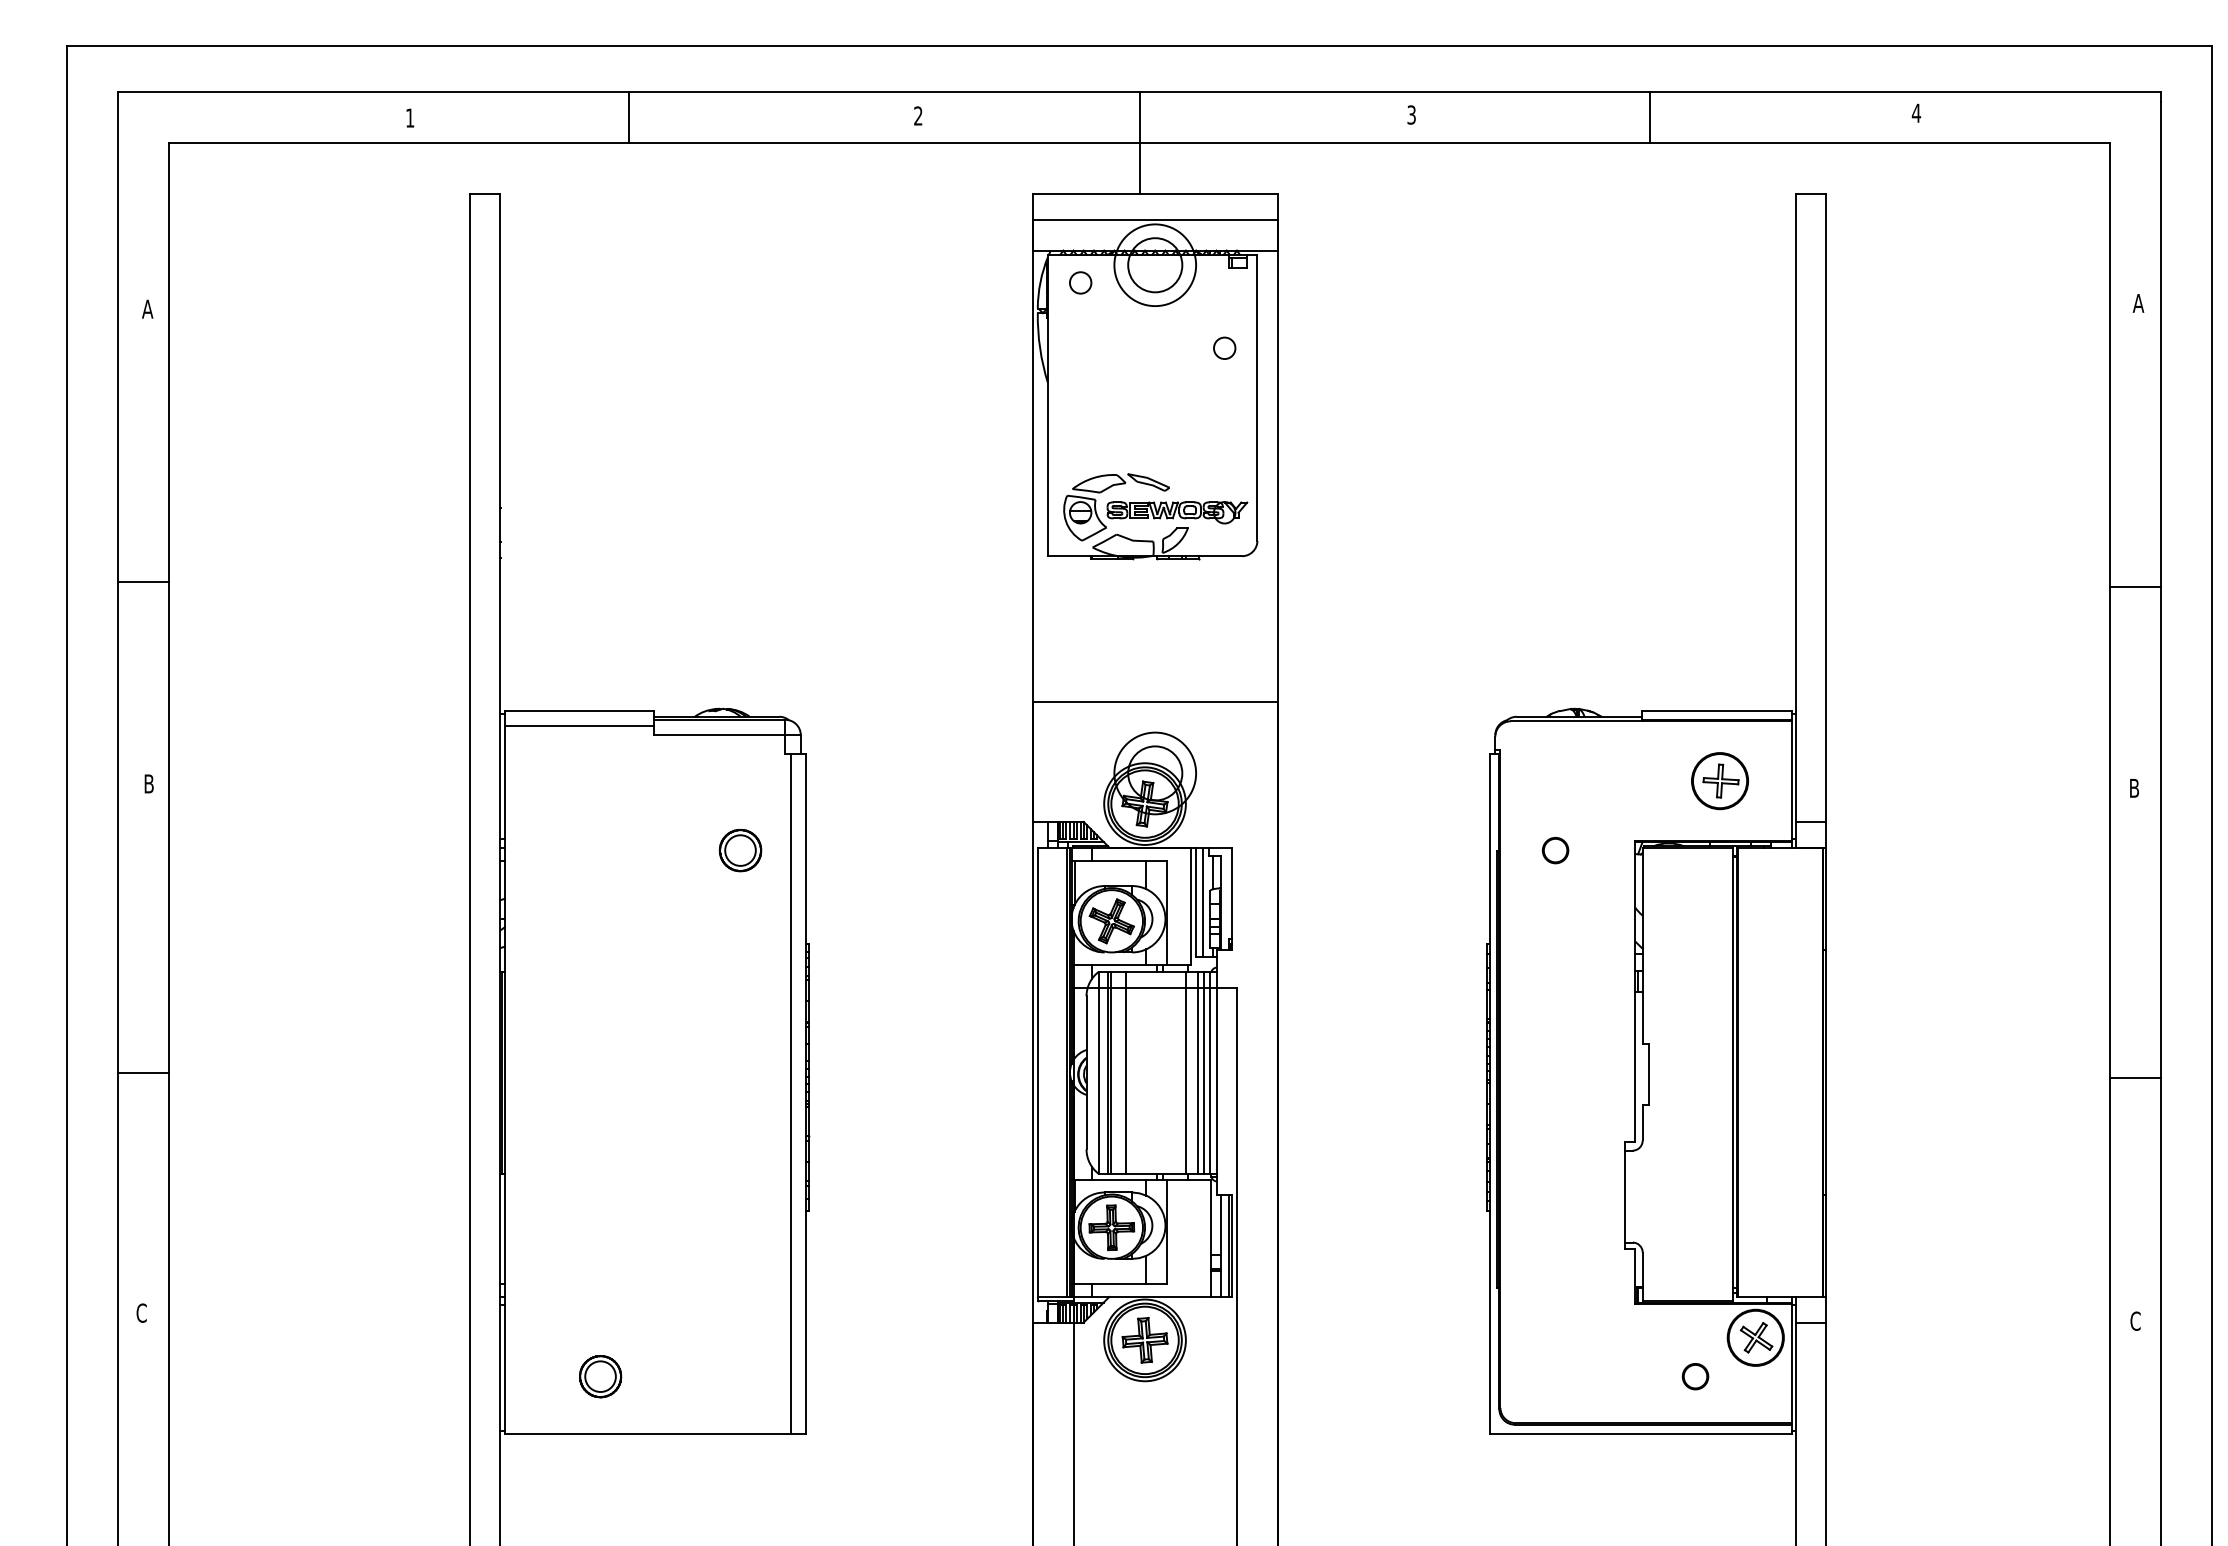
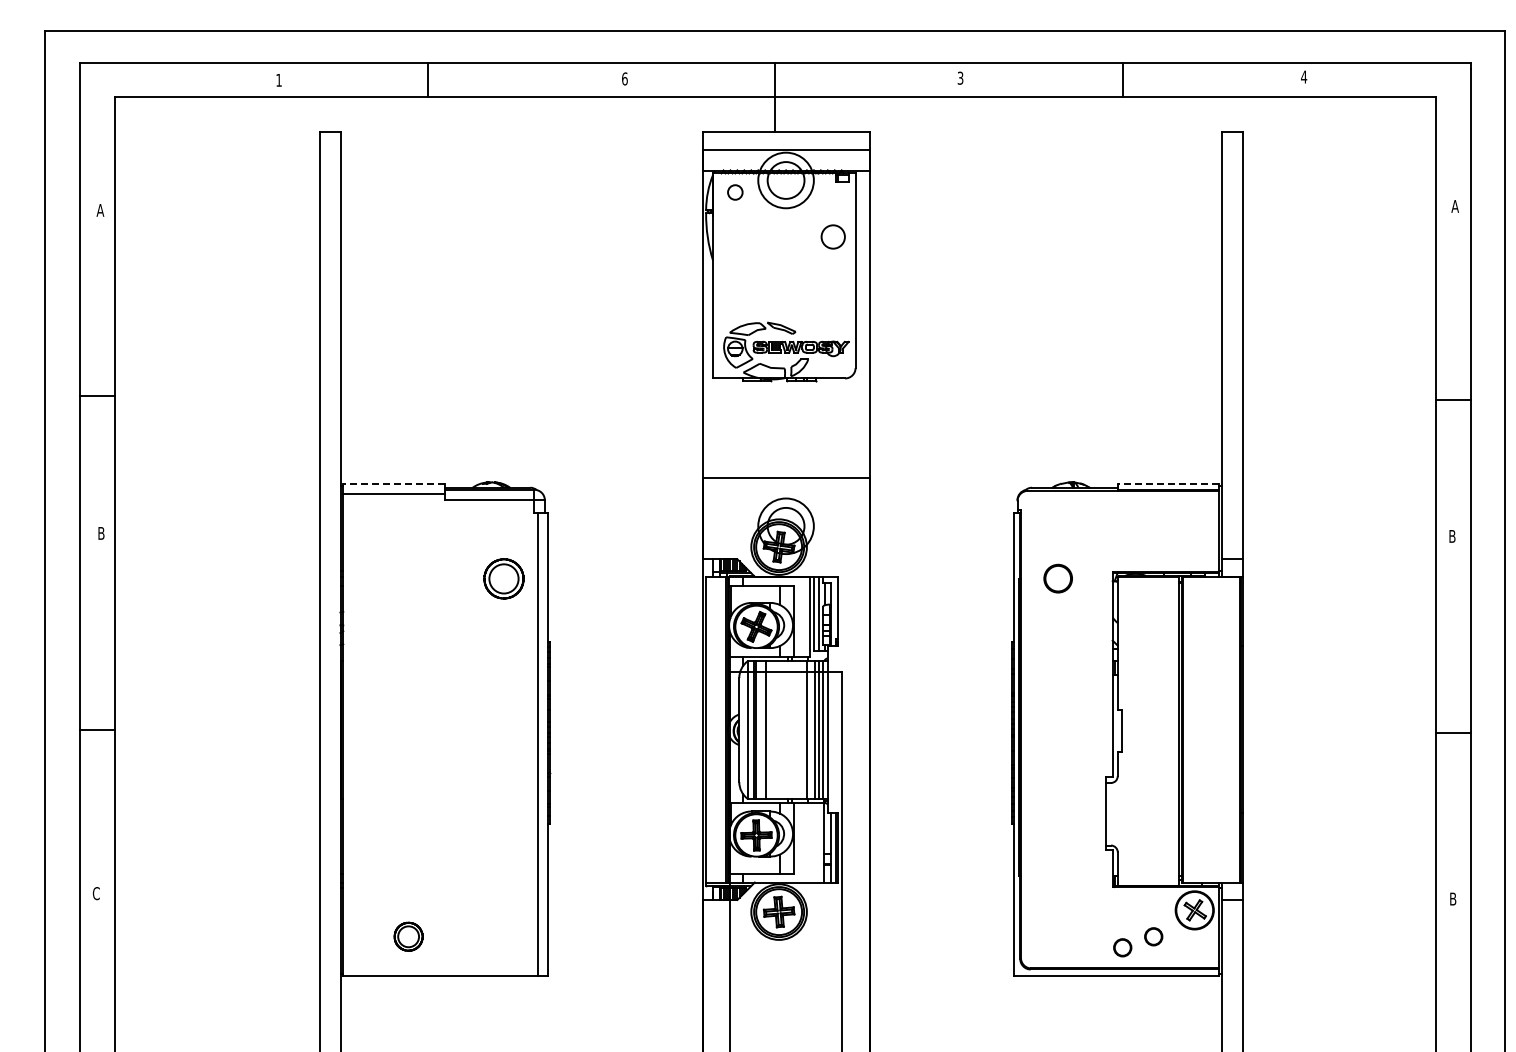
text: (917, 115) -> (624, 78), 2 -> 6
circle: (1224, 347) -> (833, 236), size x1.6
line: (579, 710) -> (394, 483), solid -> dashed
line: (1717, 710) -> (1168, 483), solid -> dashed
part: (1720, 781) -> (1170, 531), removed
part: (740, 850) -> (503, 578), size x1.4
circle: (1555, 850) -> (1058, 578), size x1.6
text: (2134, 1320) -> (1452, 898), C -> B
circle: (1649, 1392) -> (1122, 947), added

